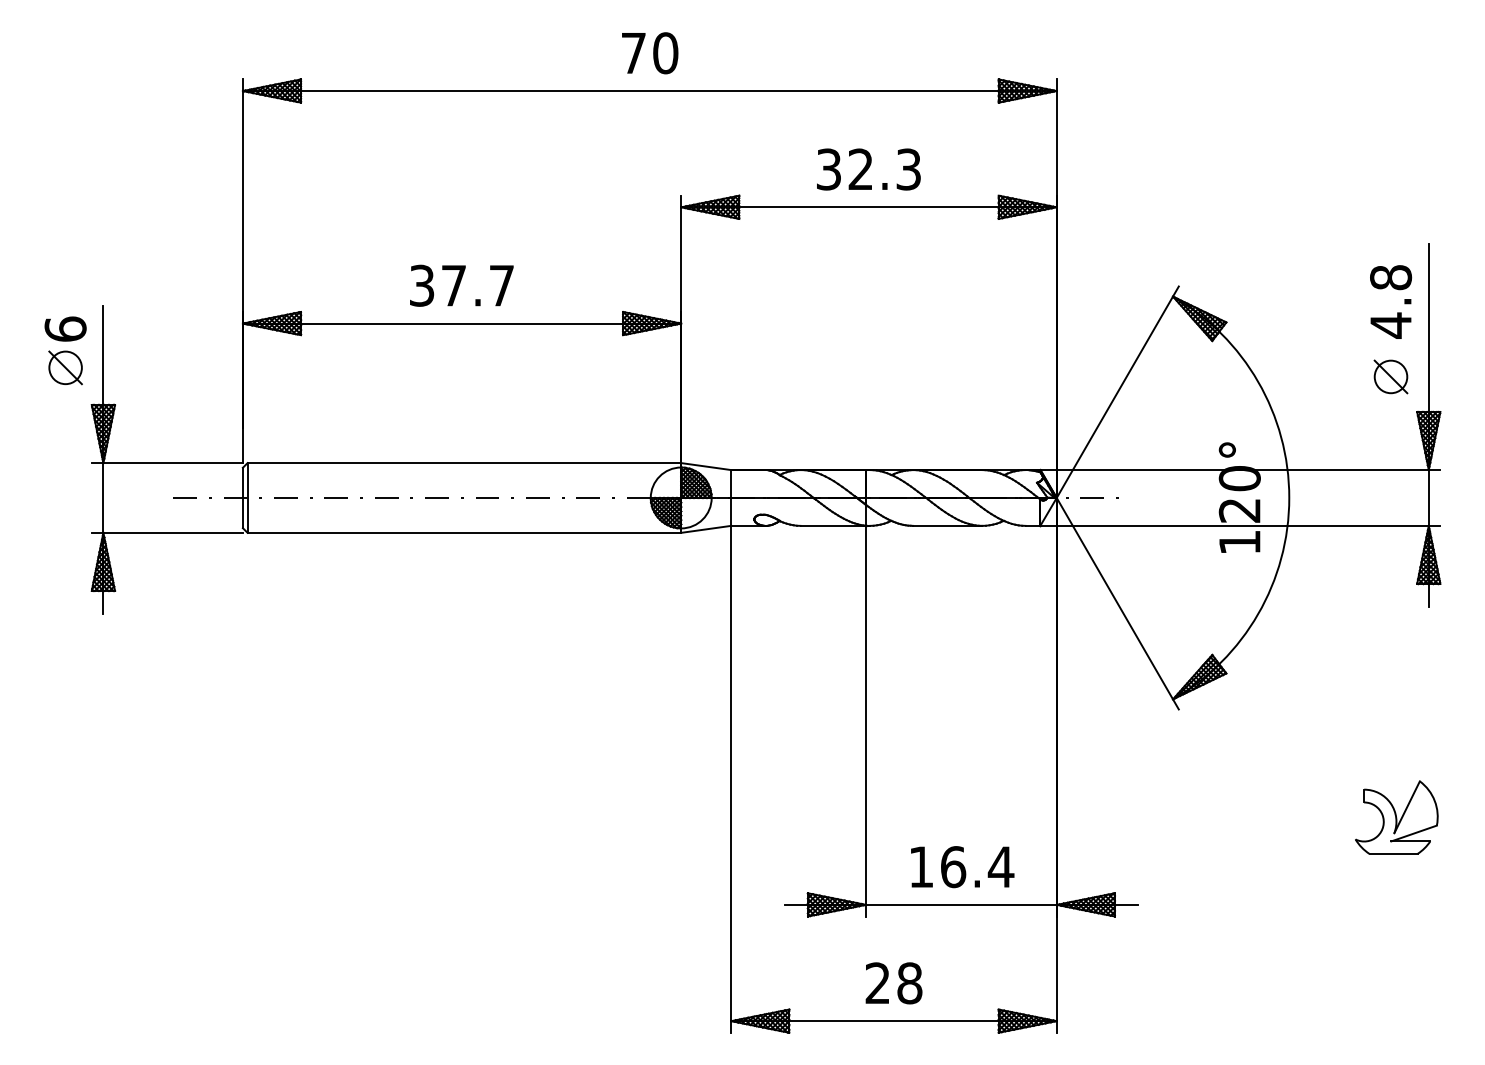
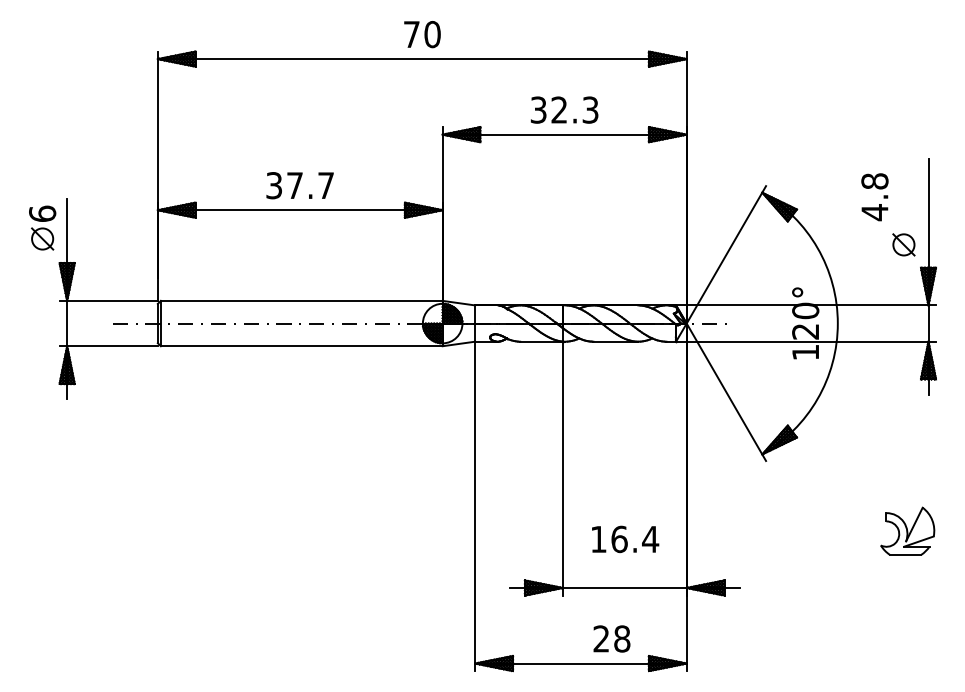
text: (1390, 302) -> (874, 197), moved
text: (962, 867) -> (625, 539), moved
text: (893, 982) -> (611, 638), moved

